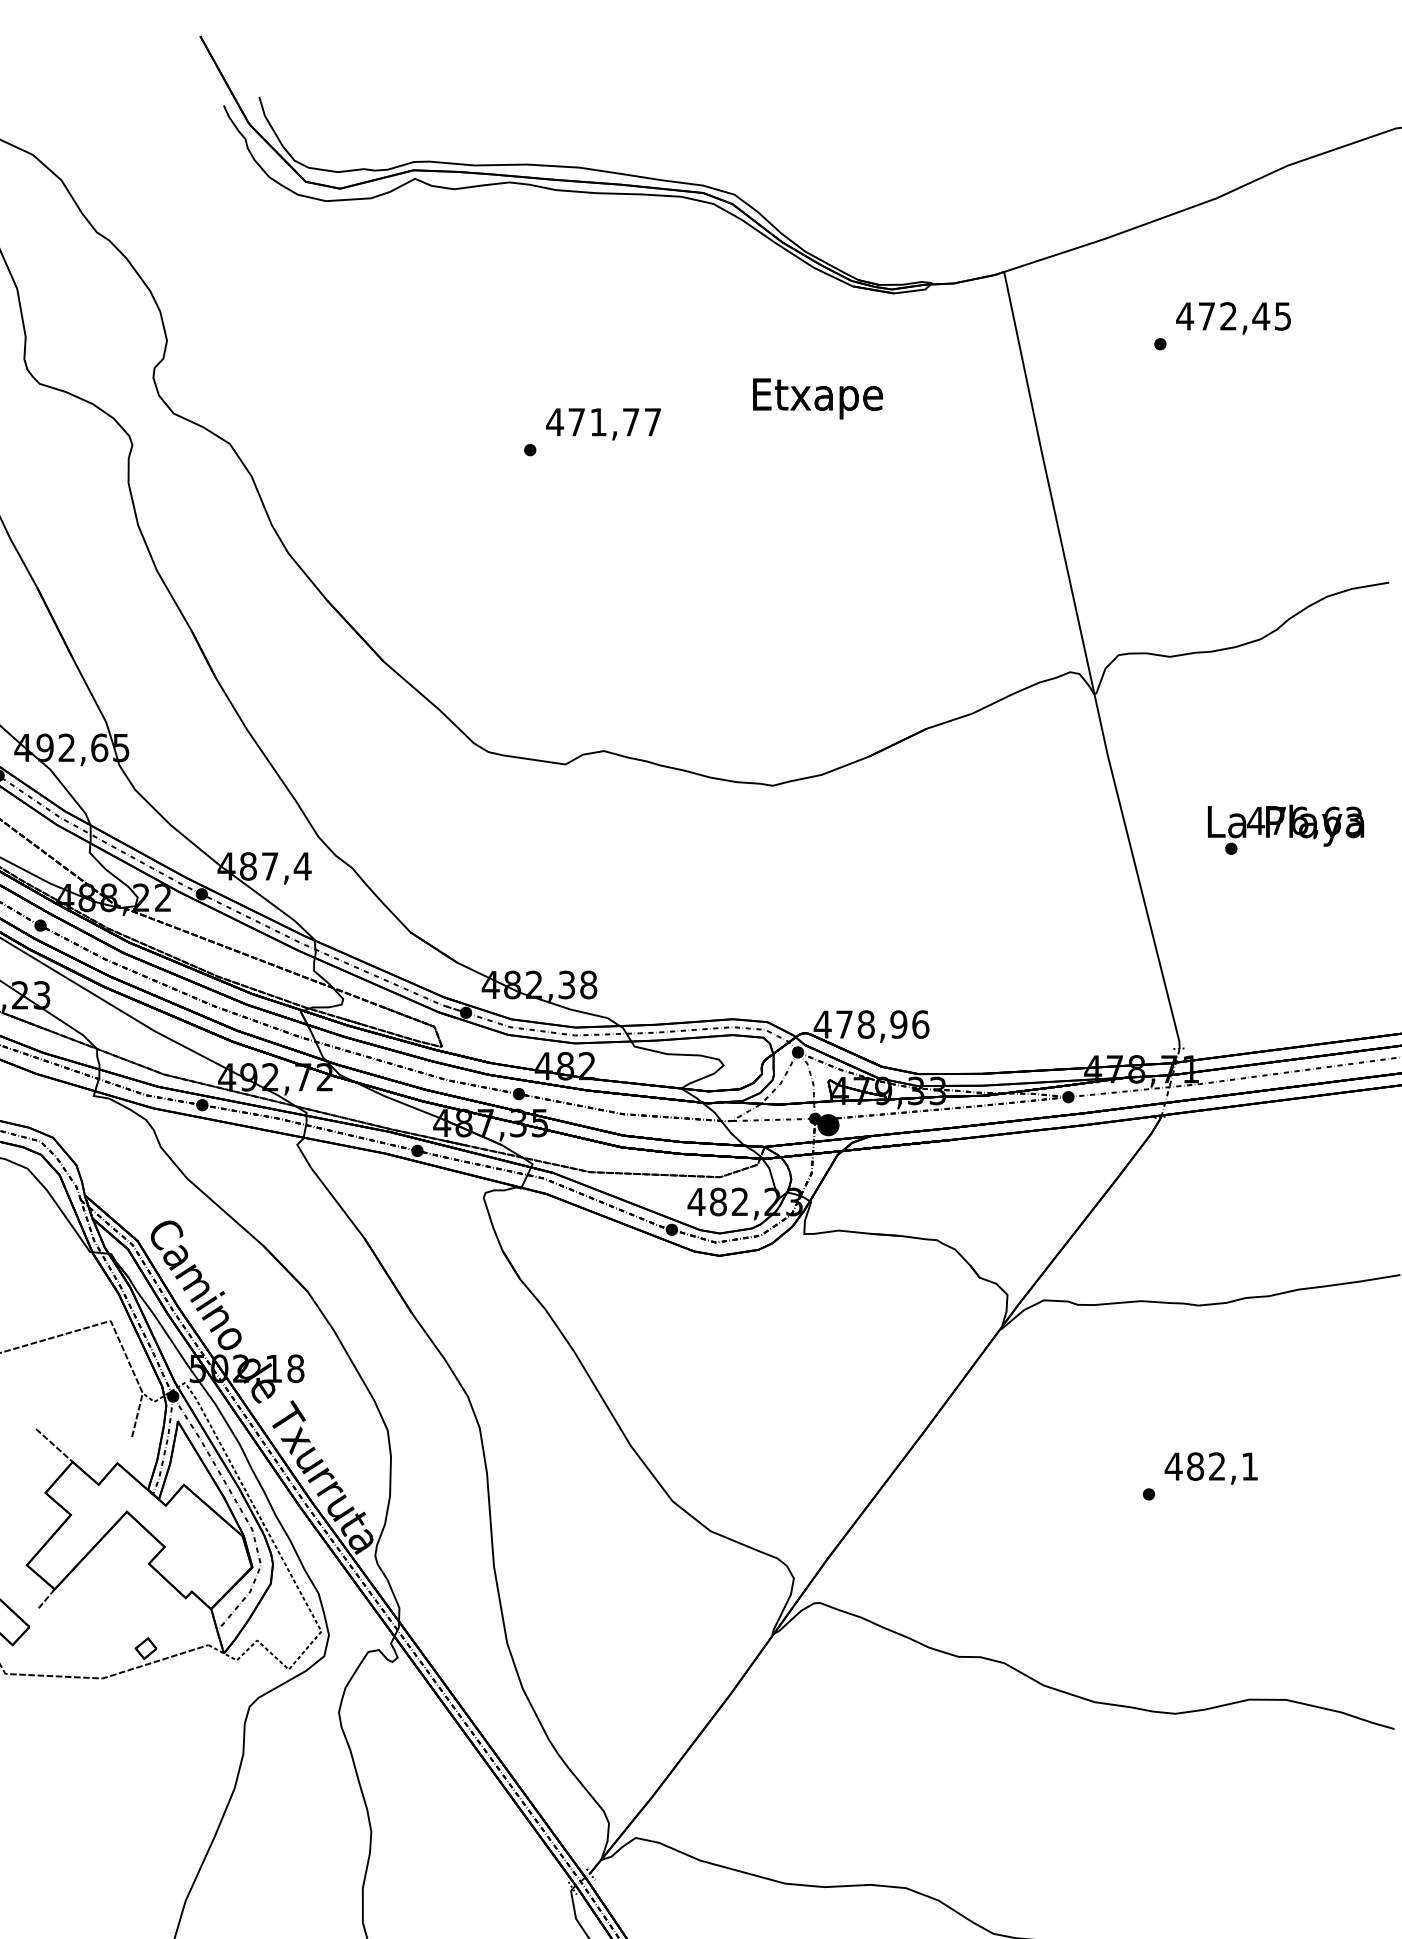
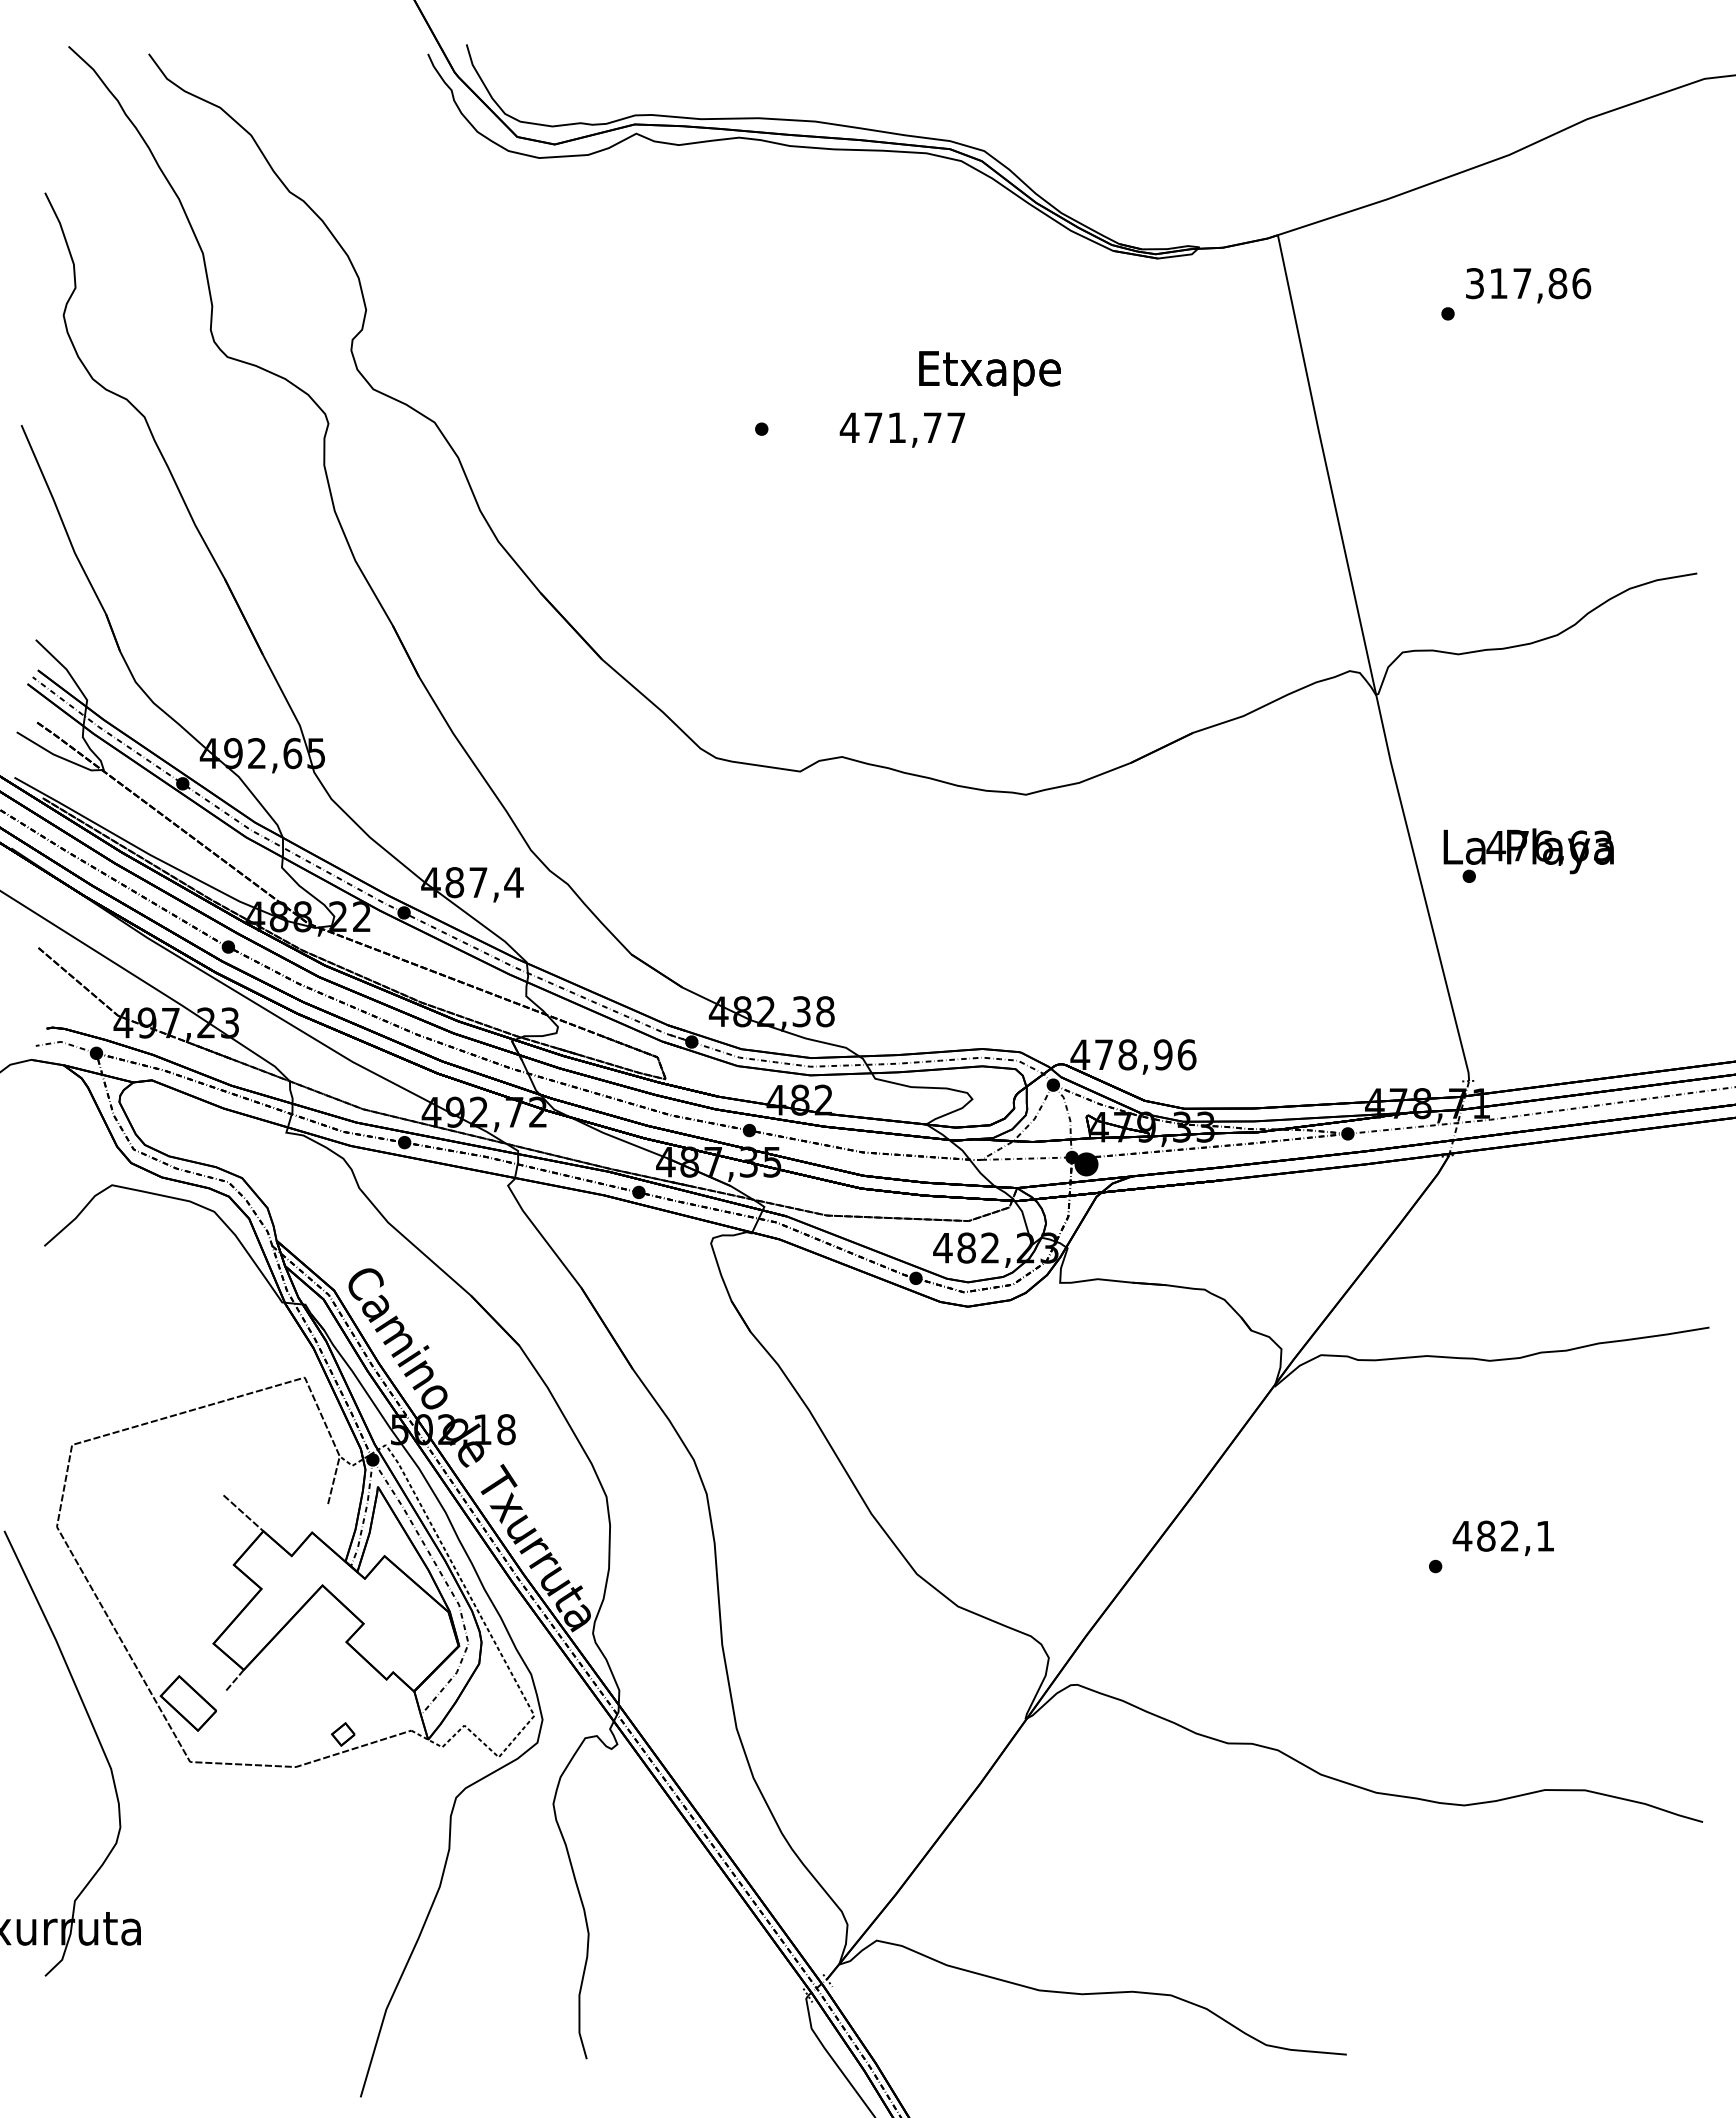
text: (1234, 316) -> (1528, 283), 472,45 -> 317,86
text: (817, 398) -> (989, 373), moved
text: (602, 423) -> (901, 429), moved
text: (1285, 829) -> (1528, 855), moved

